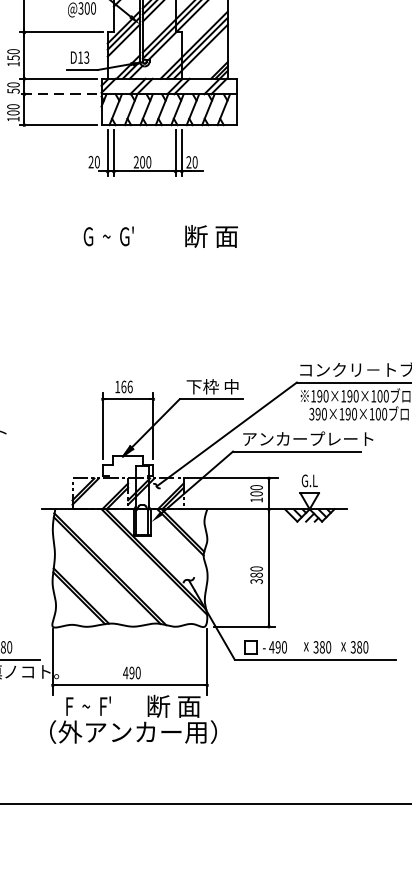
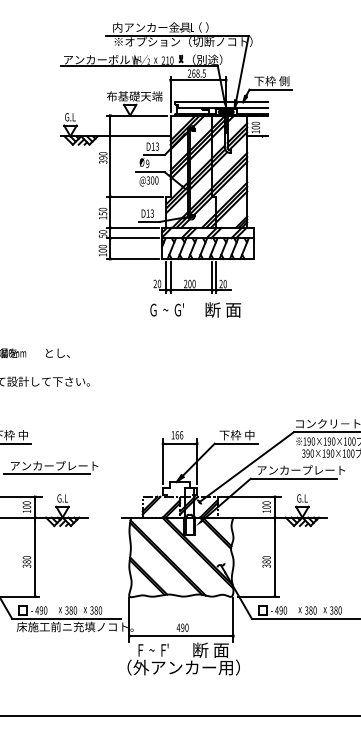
line: (58, 94) -> (133, 238), dashed -> solid
text: (107, 235) -> (166, 309), moved
text: (211, 235) -> (223, 309), moved

